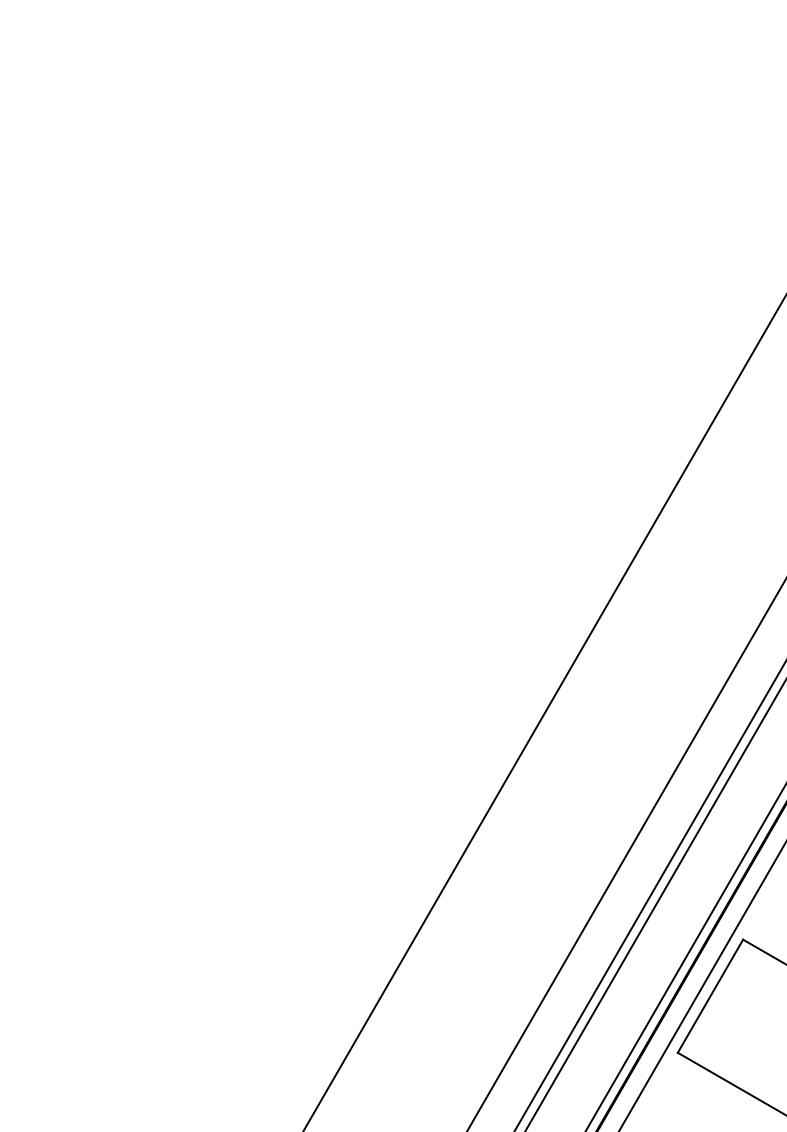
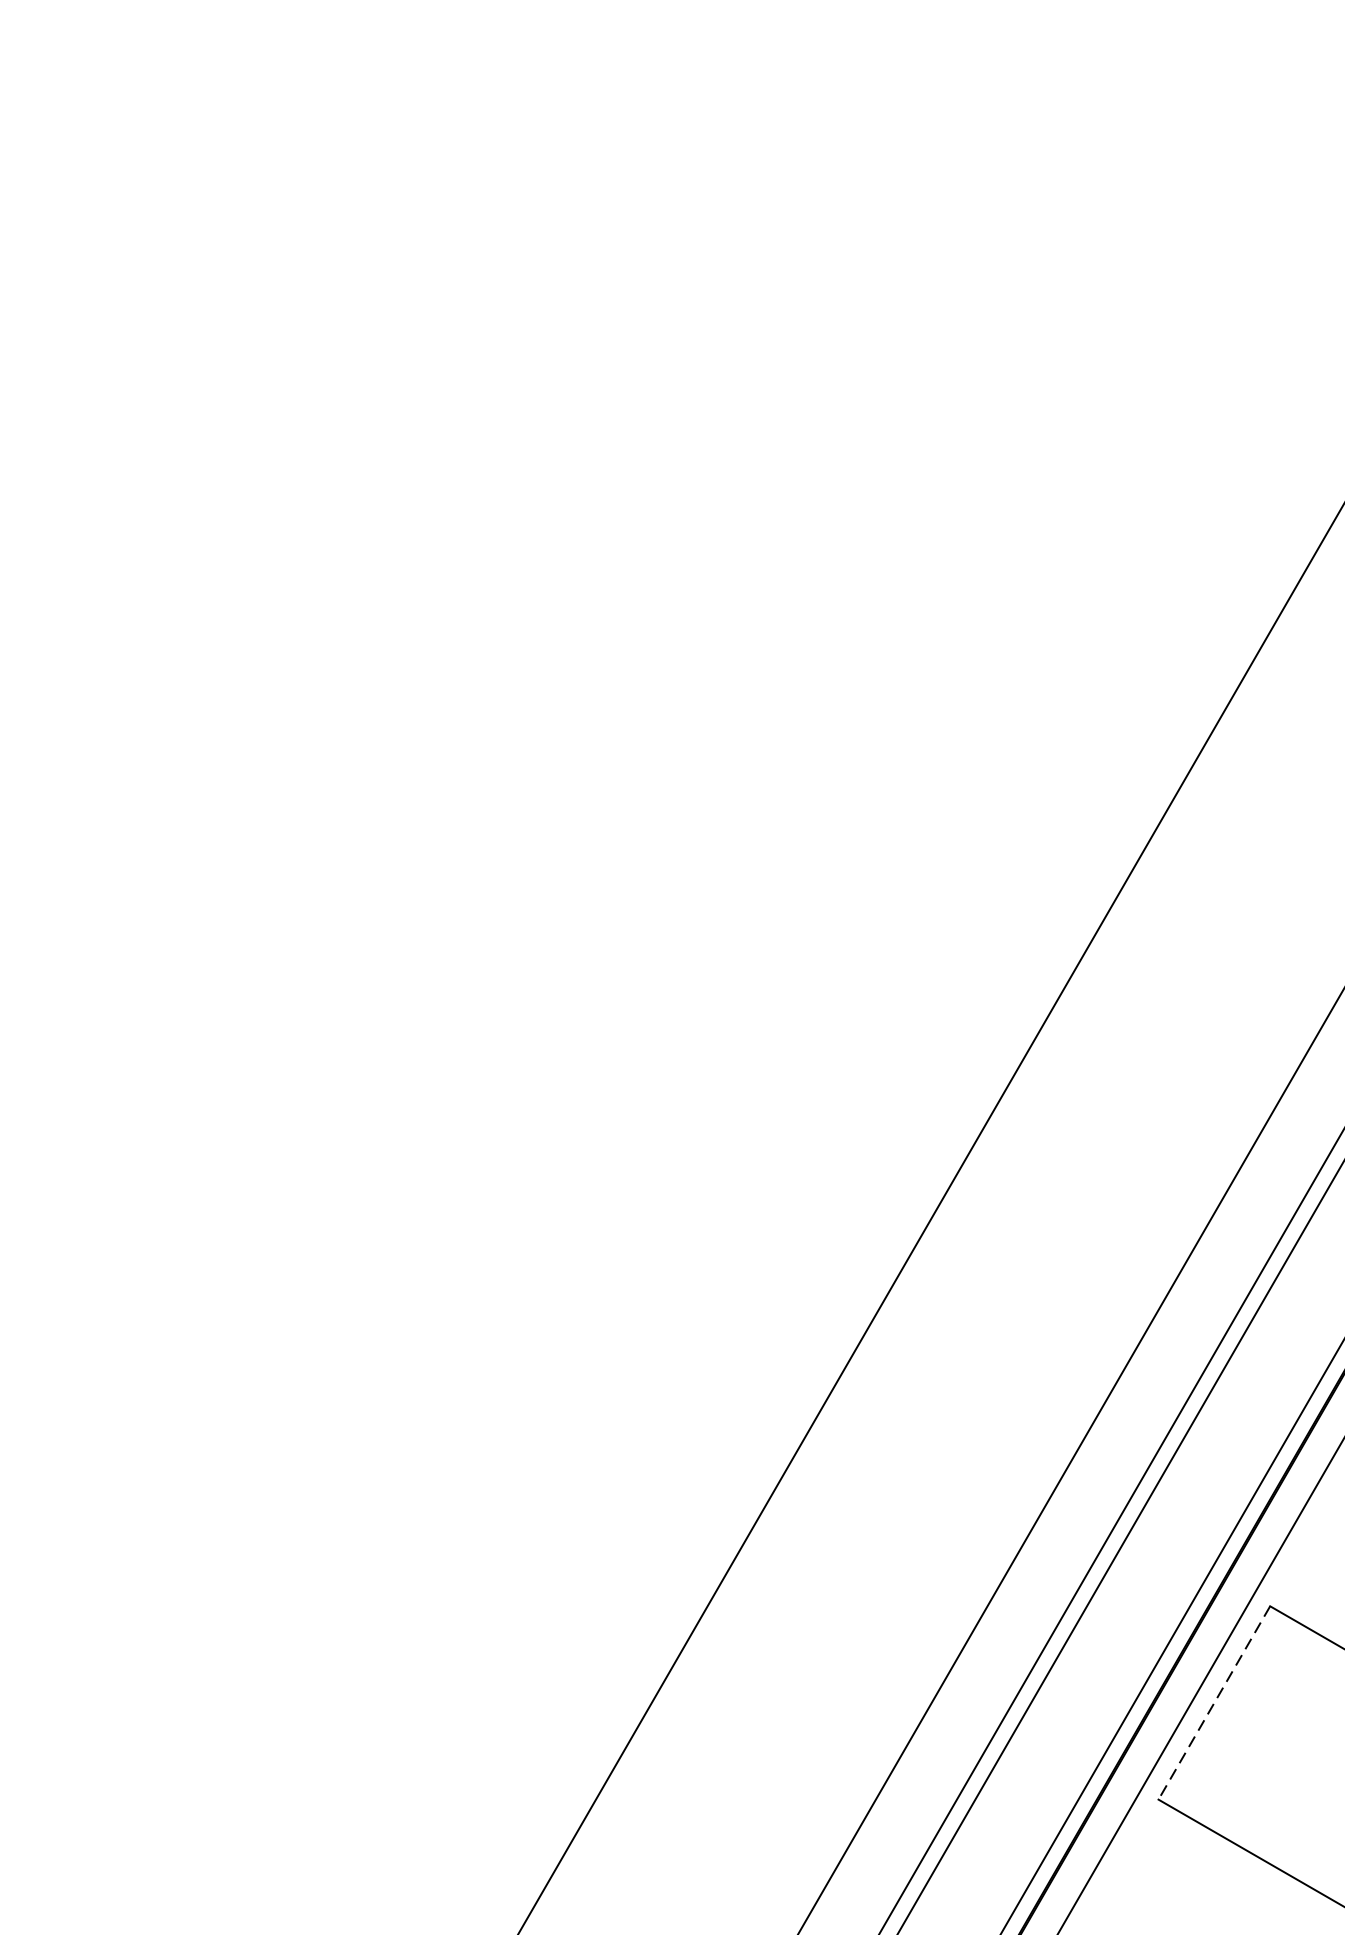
line: (710, 996) -> (1214, 1703), solid -> dashed

